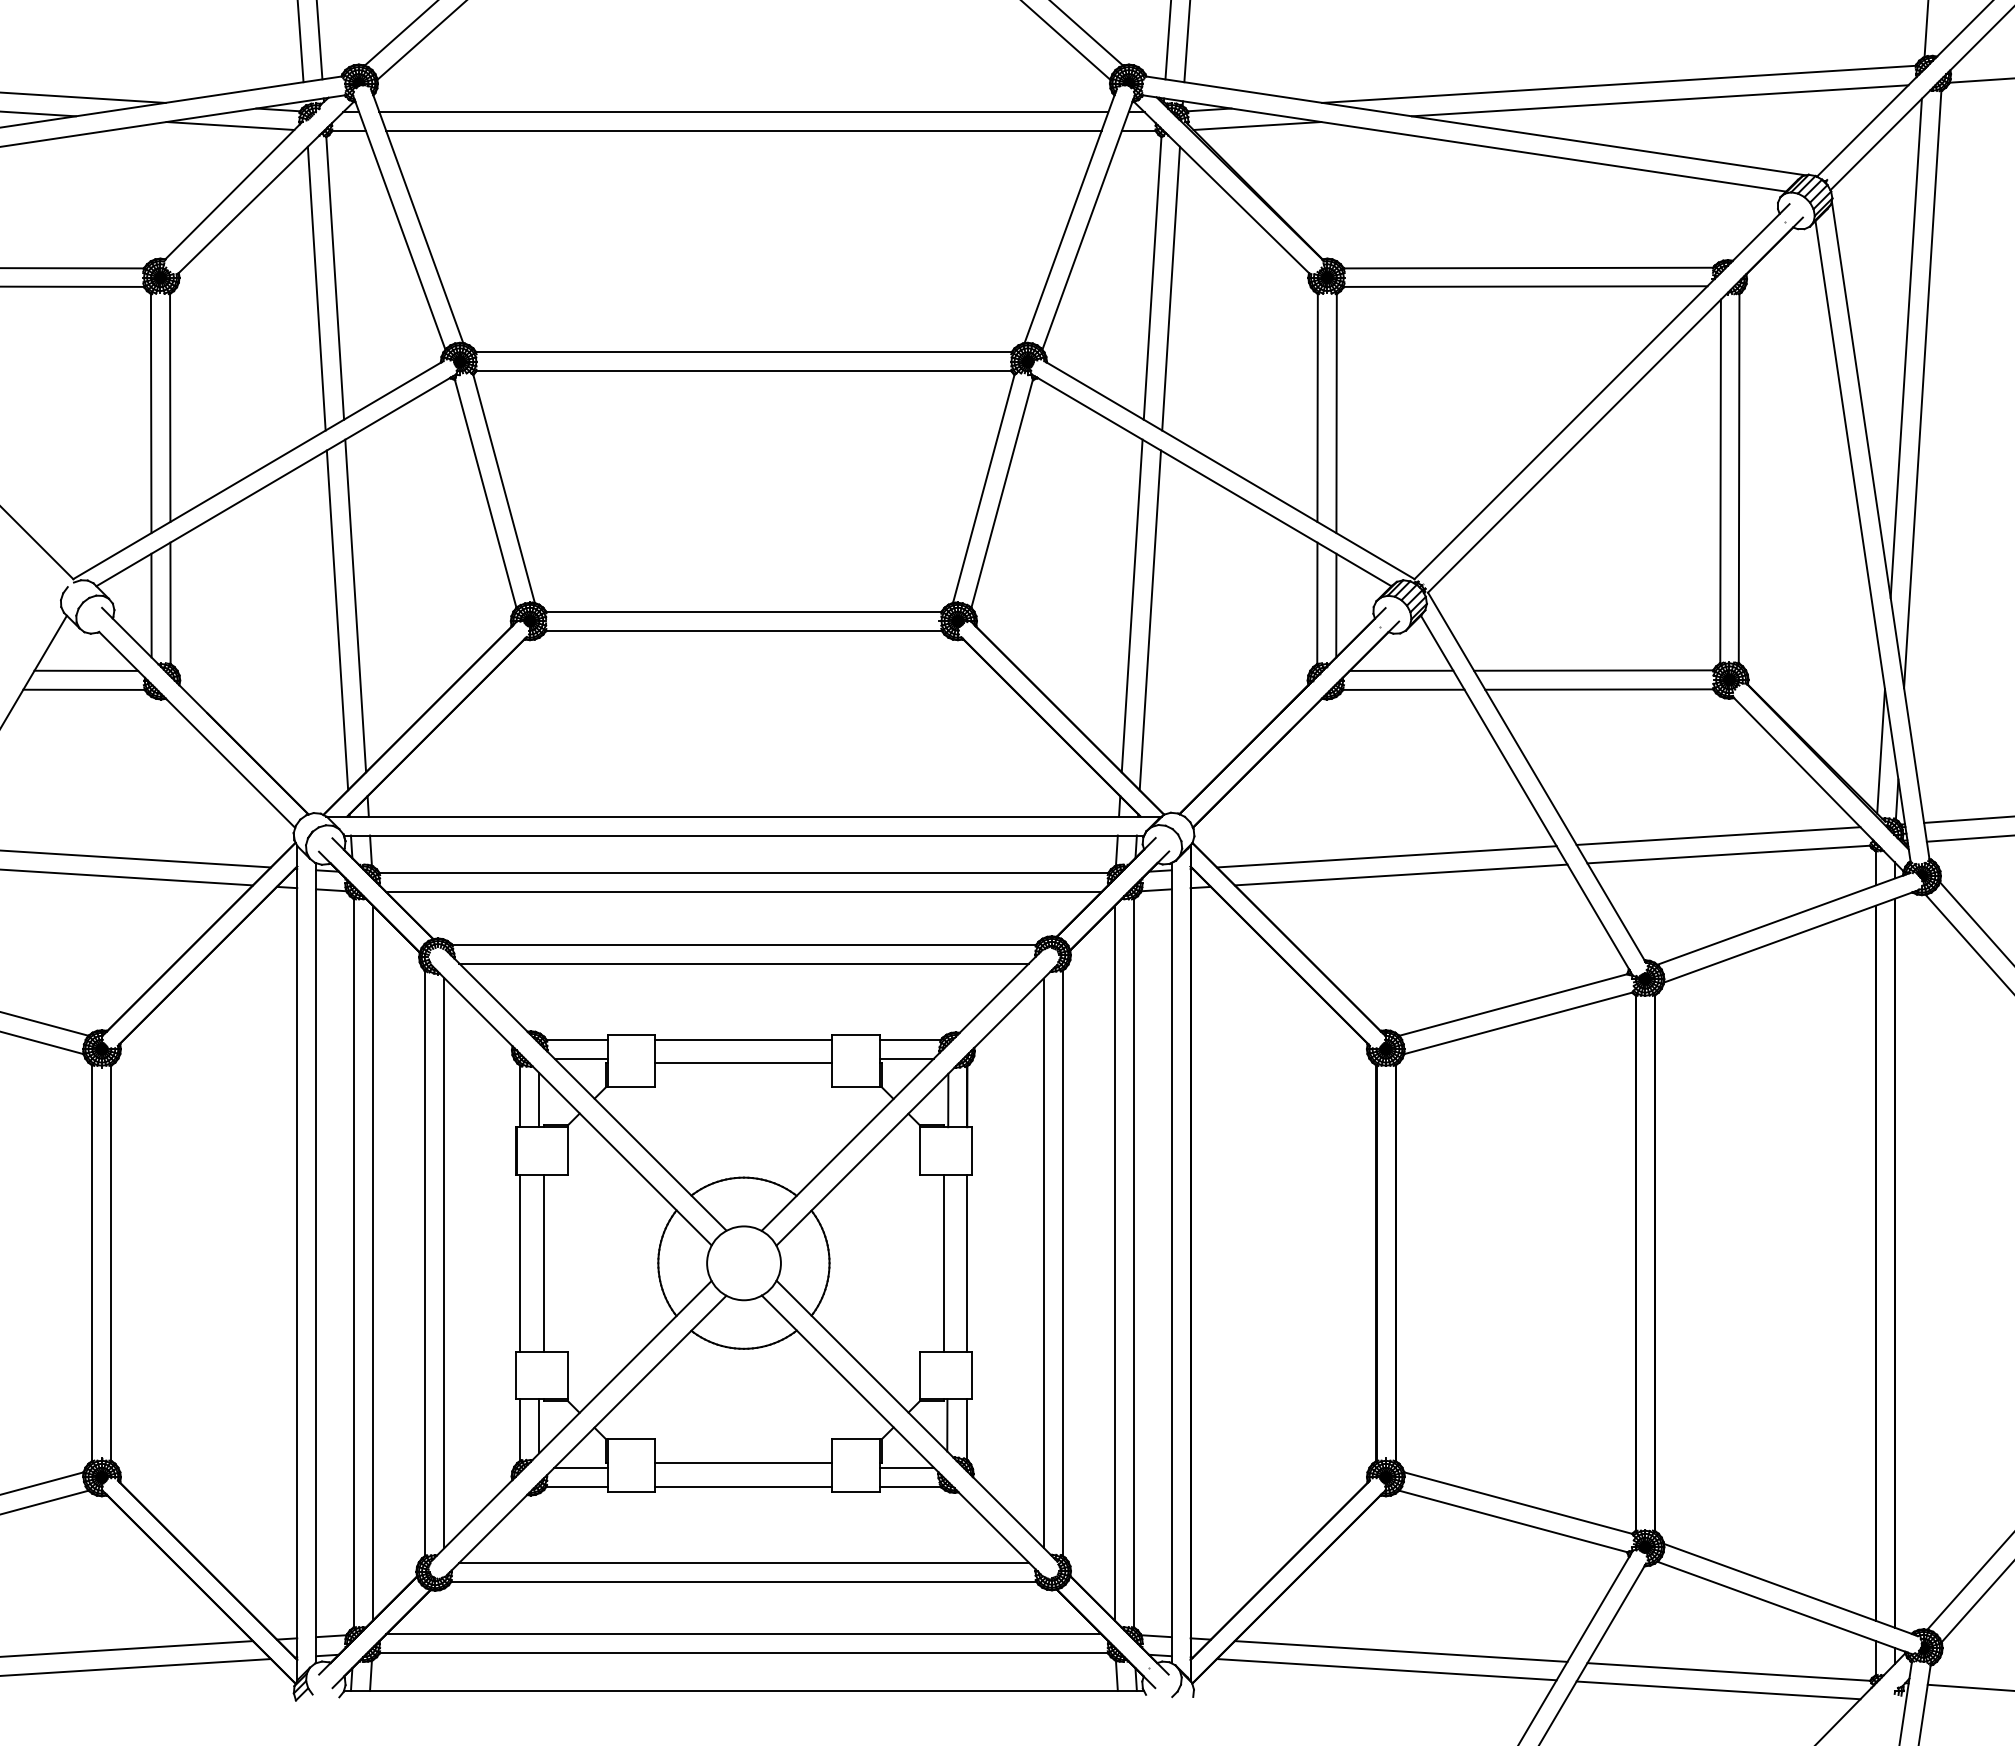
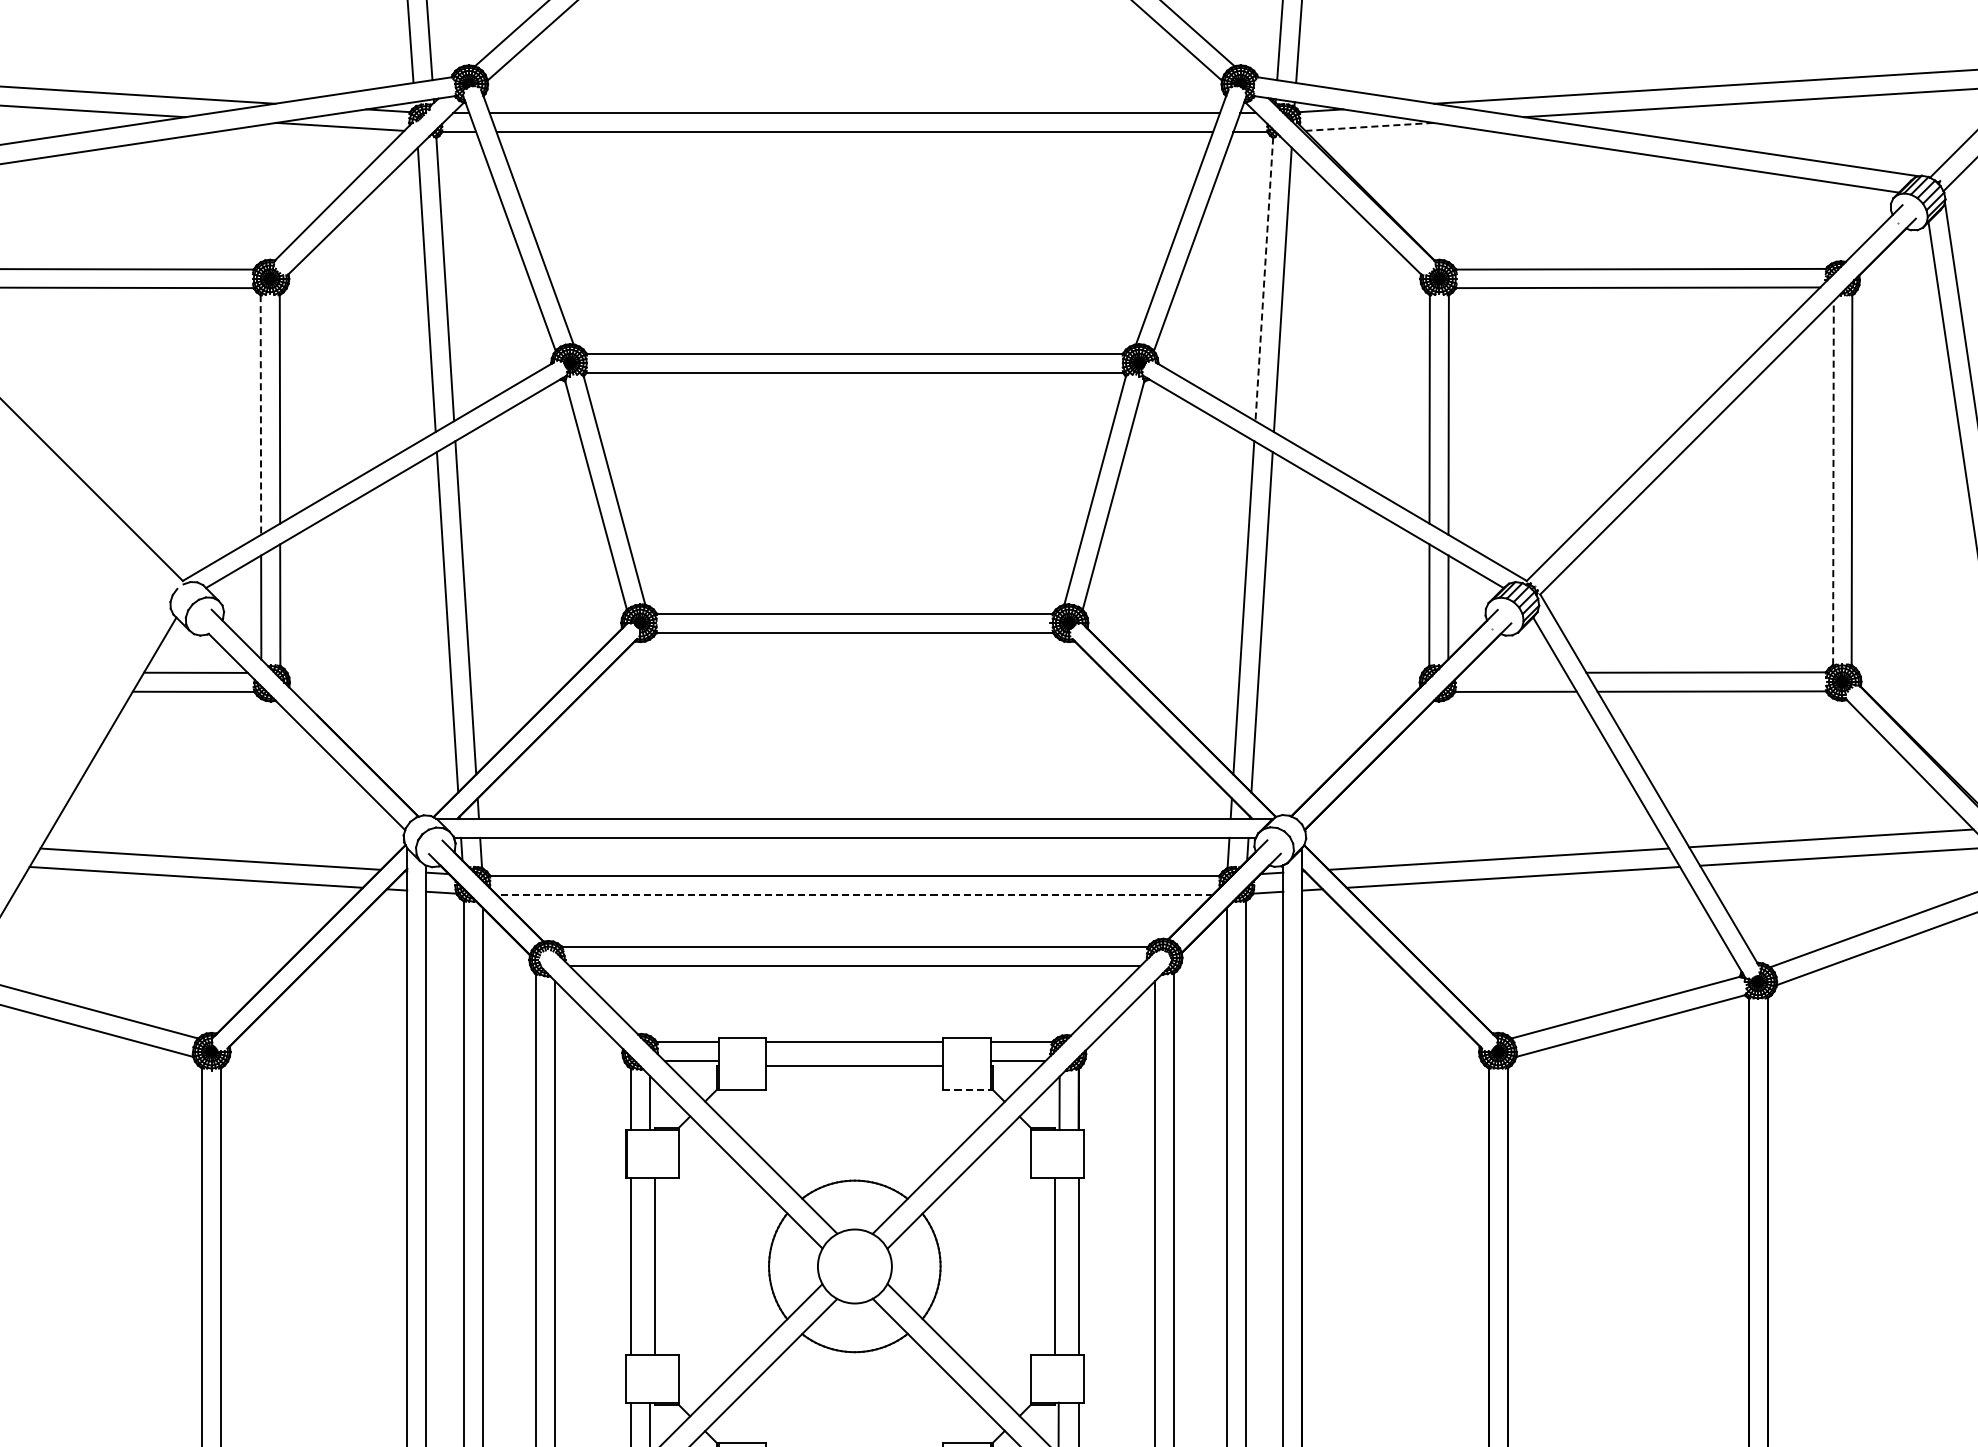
line: (1257, 125) -> (1369, 126), solid -> dashed
line: (1152, 278) -> (1264, 279), solid -> dashed
line: (151, 413) -> (261, 414), solid -> dashed
line: (1720, 481) -> (1833, 483), solid -> dashed
line: (1401, 670) -> (1513, 672), removed
line: (743, 892) -> (854, 894), solid -> dashed
line: (856, 1087) -> (967, 1090), solid -> dashed

